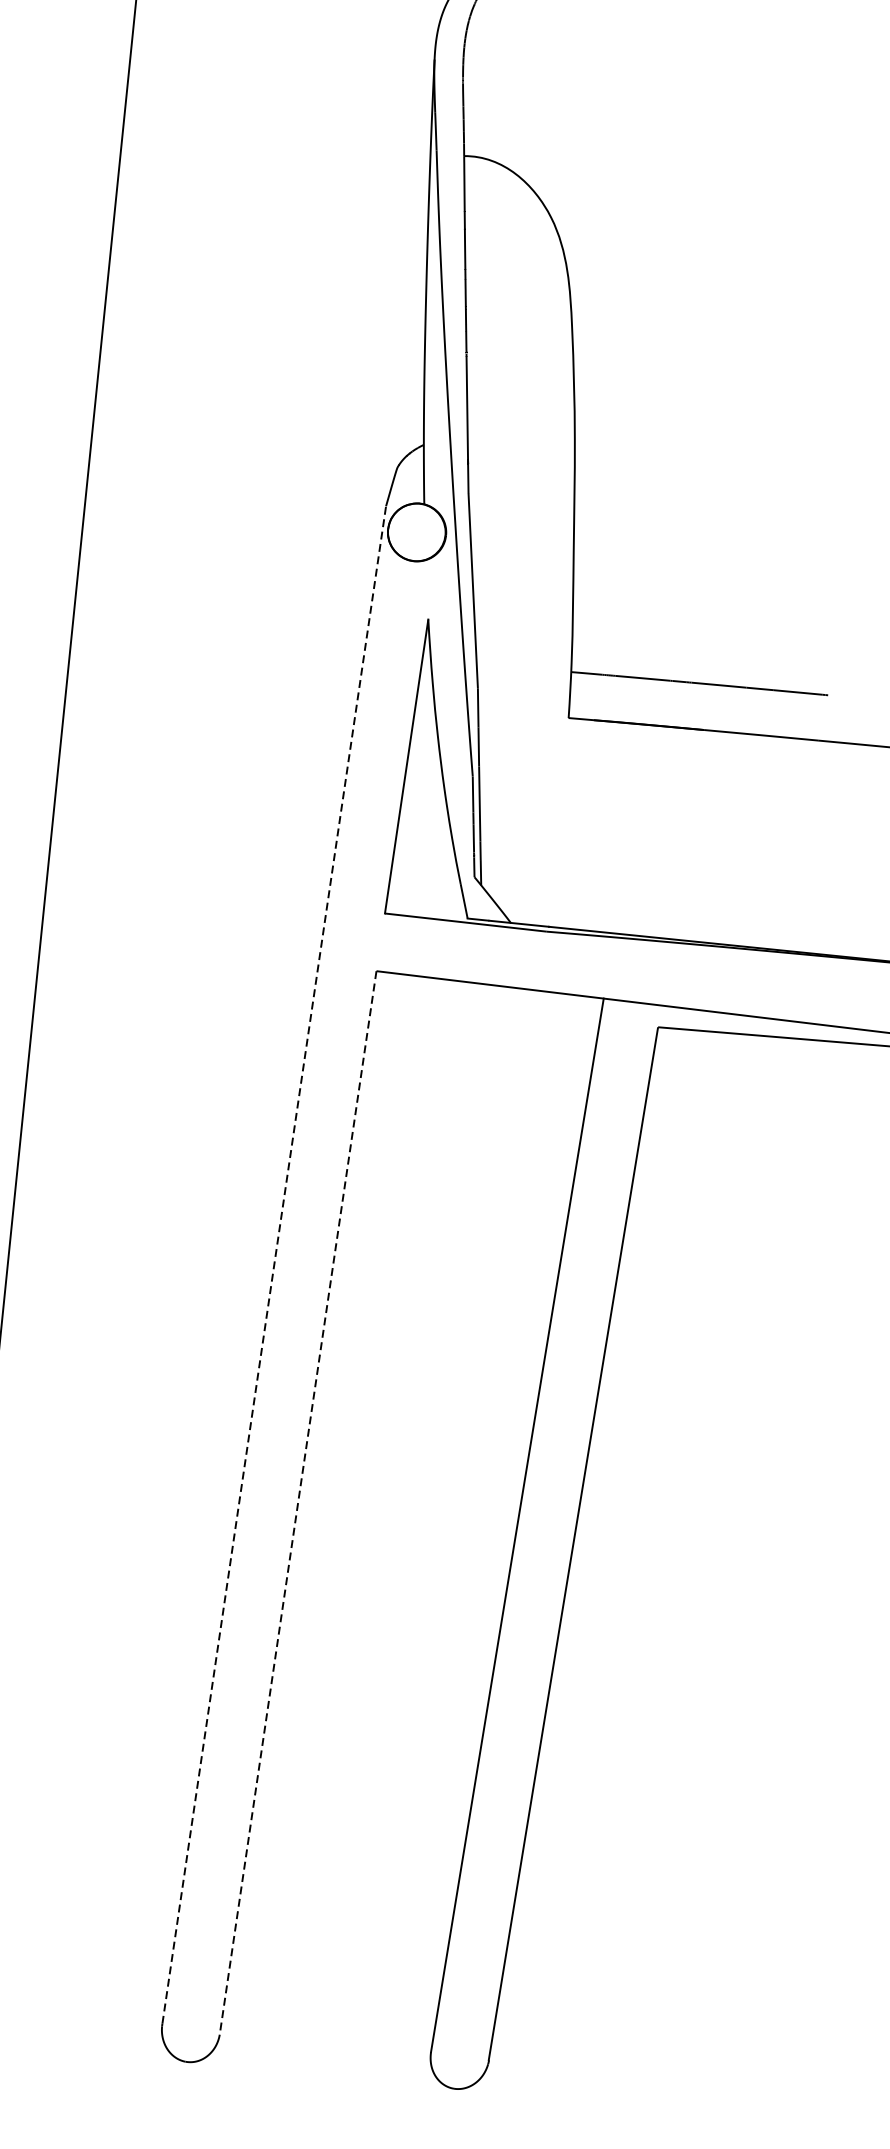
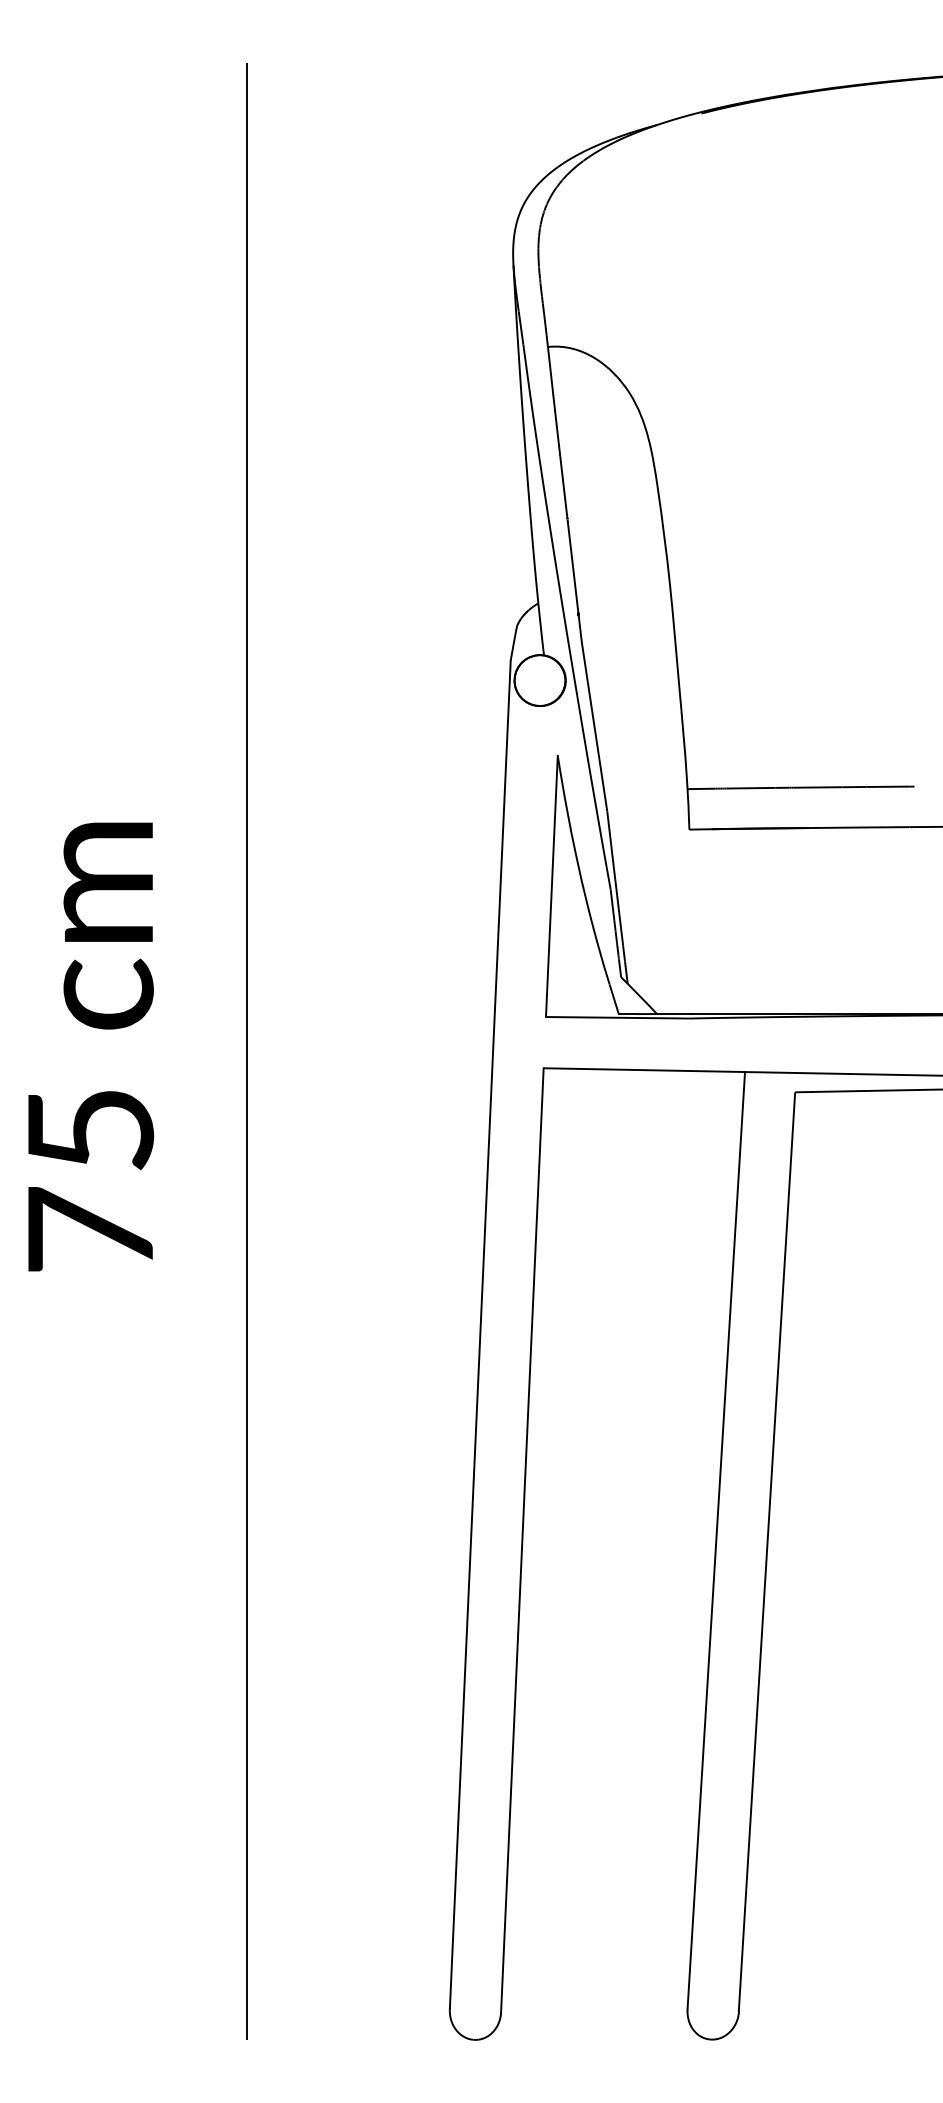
line: (274, 1264) -> (480, 1334), dashed -> solid
line: (298, 1502) -> (522, 1540), dashed -> solid

